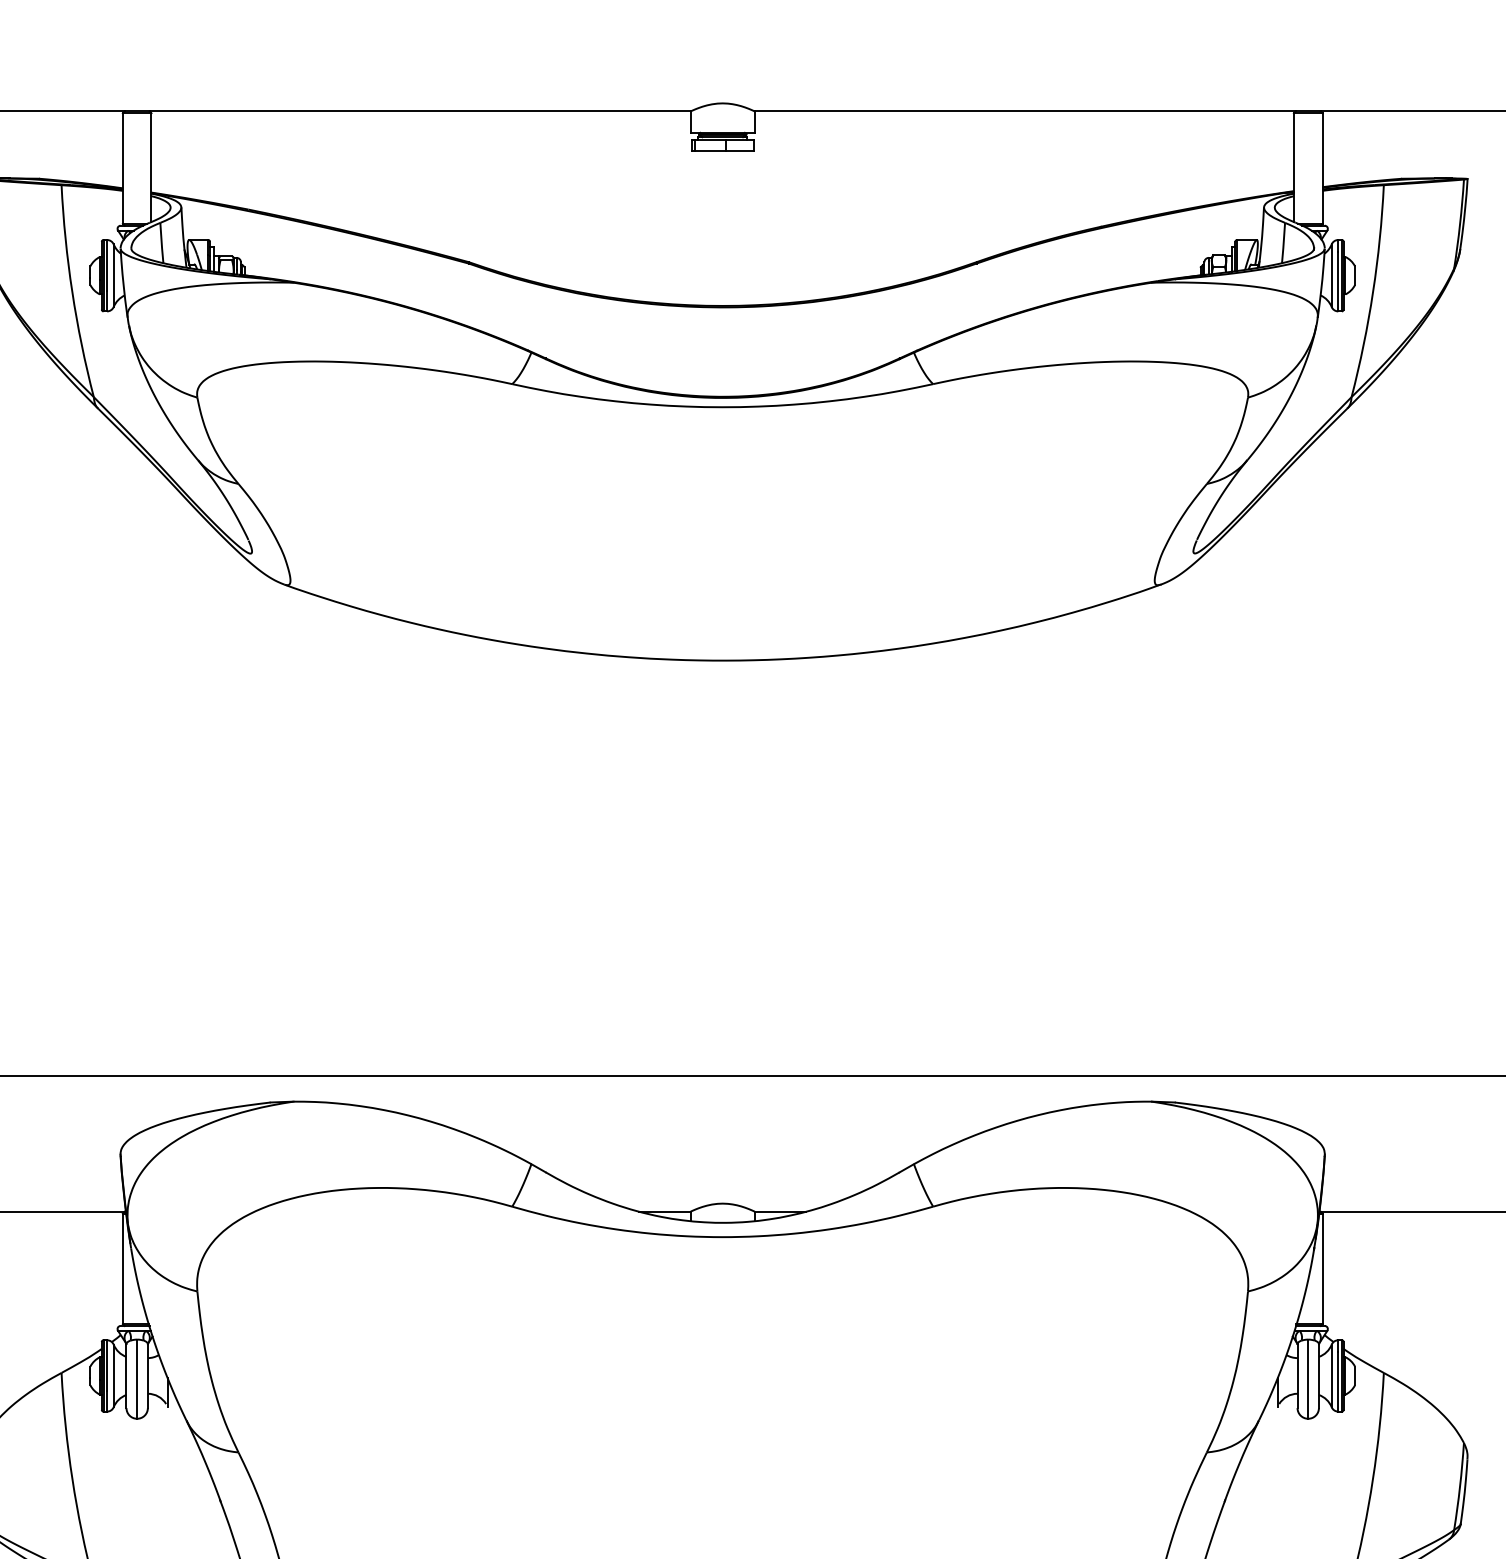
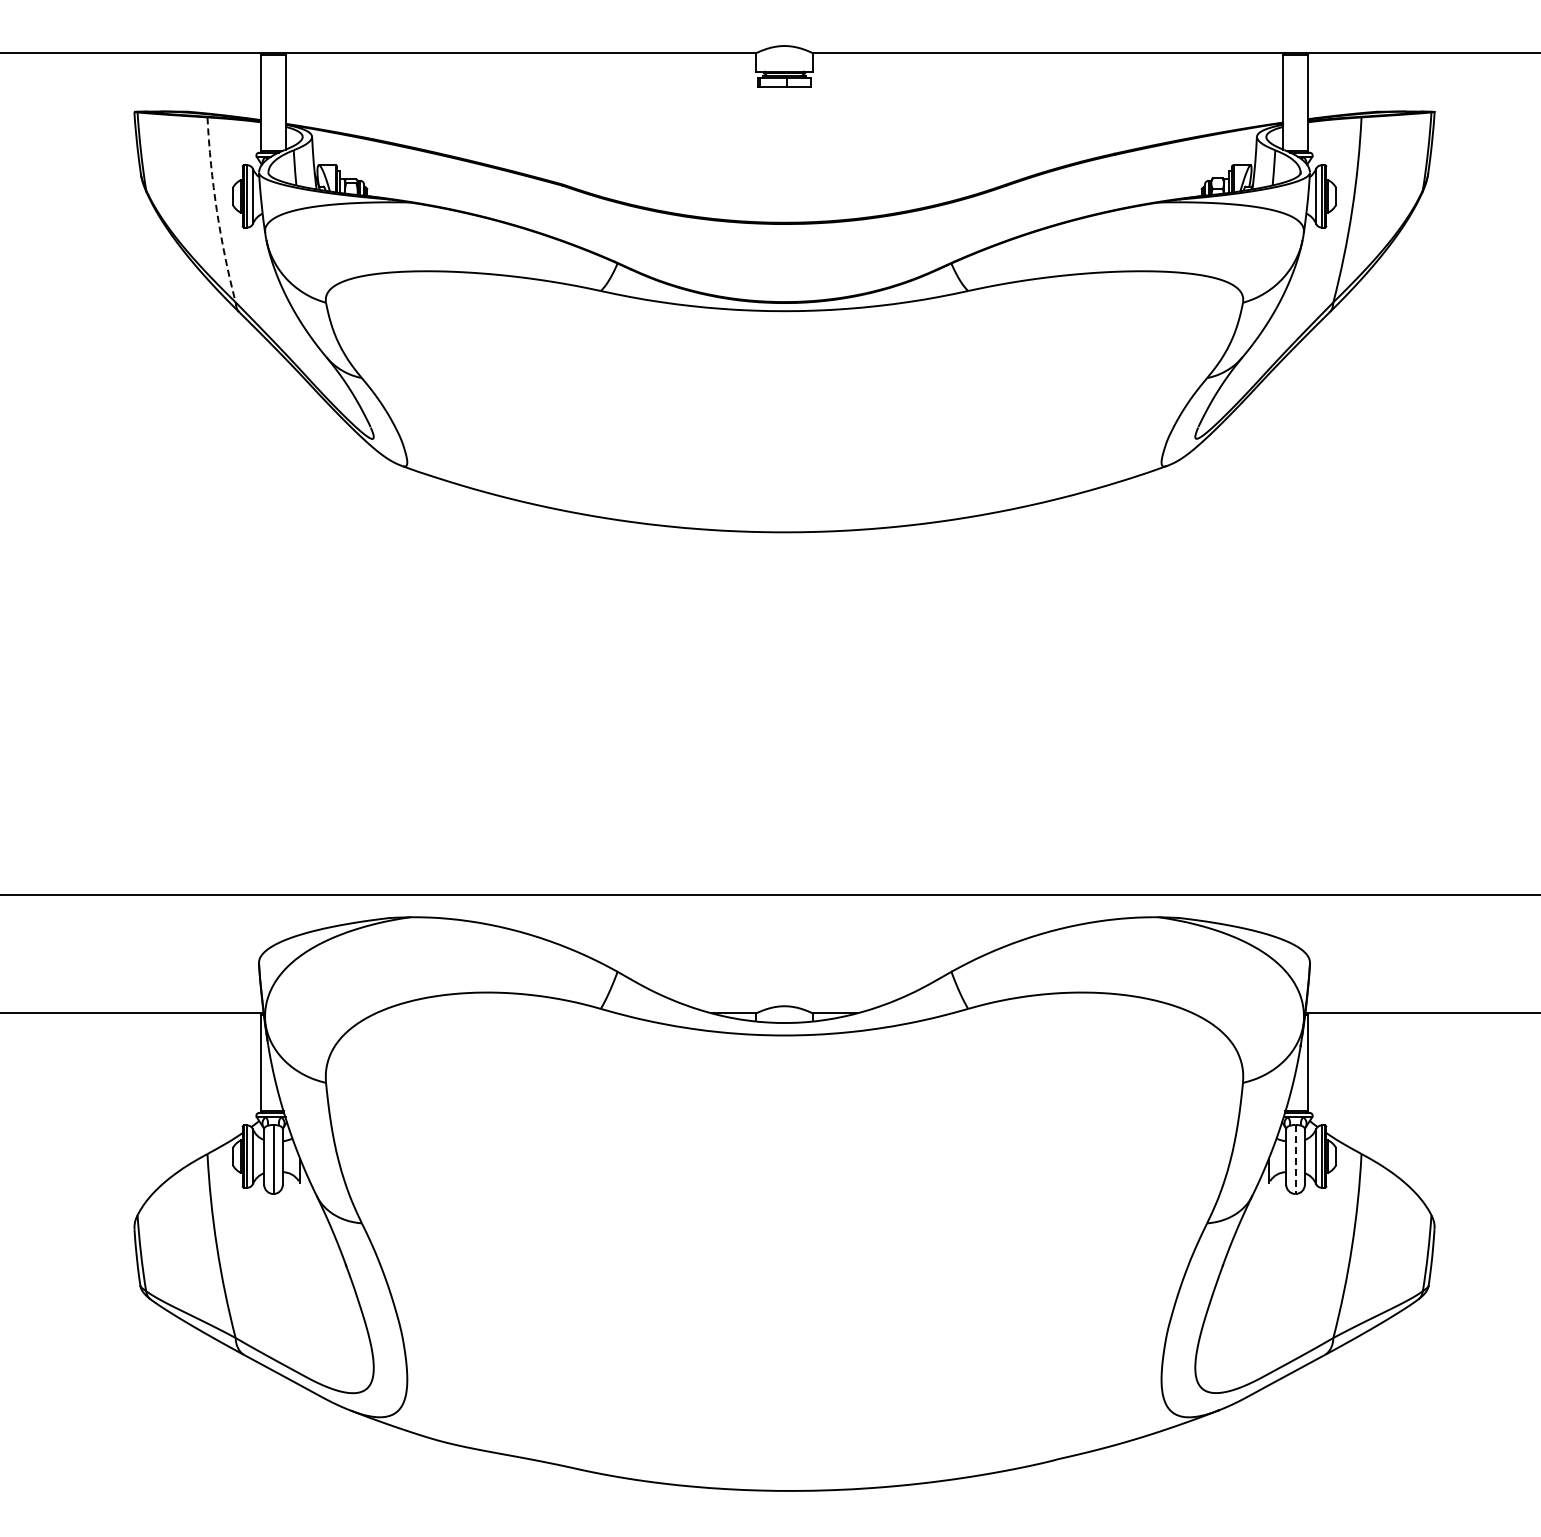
arc: (71, 291) -> (216, 210), solid -> dashed
line: (1308, 1379) -> (1295, 1159), solid -> dashed

